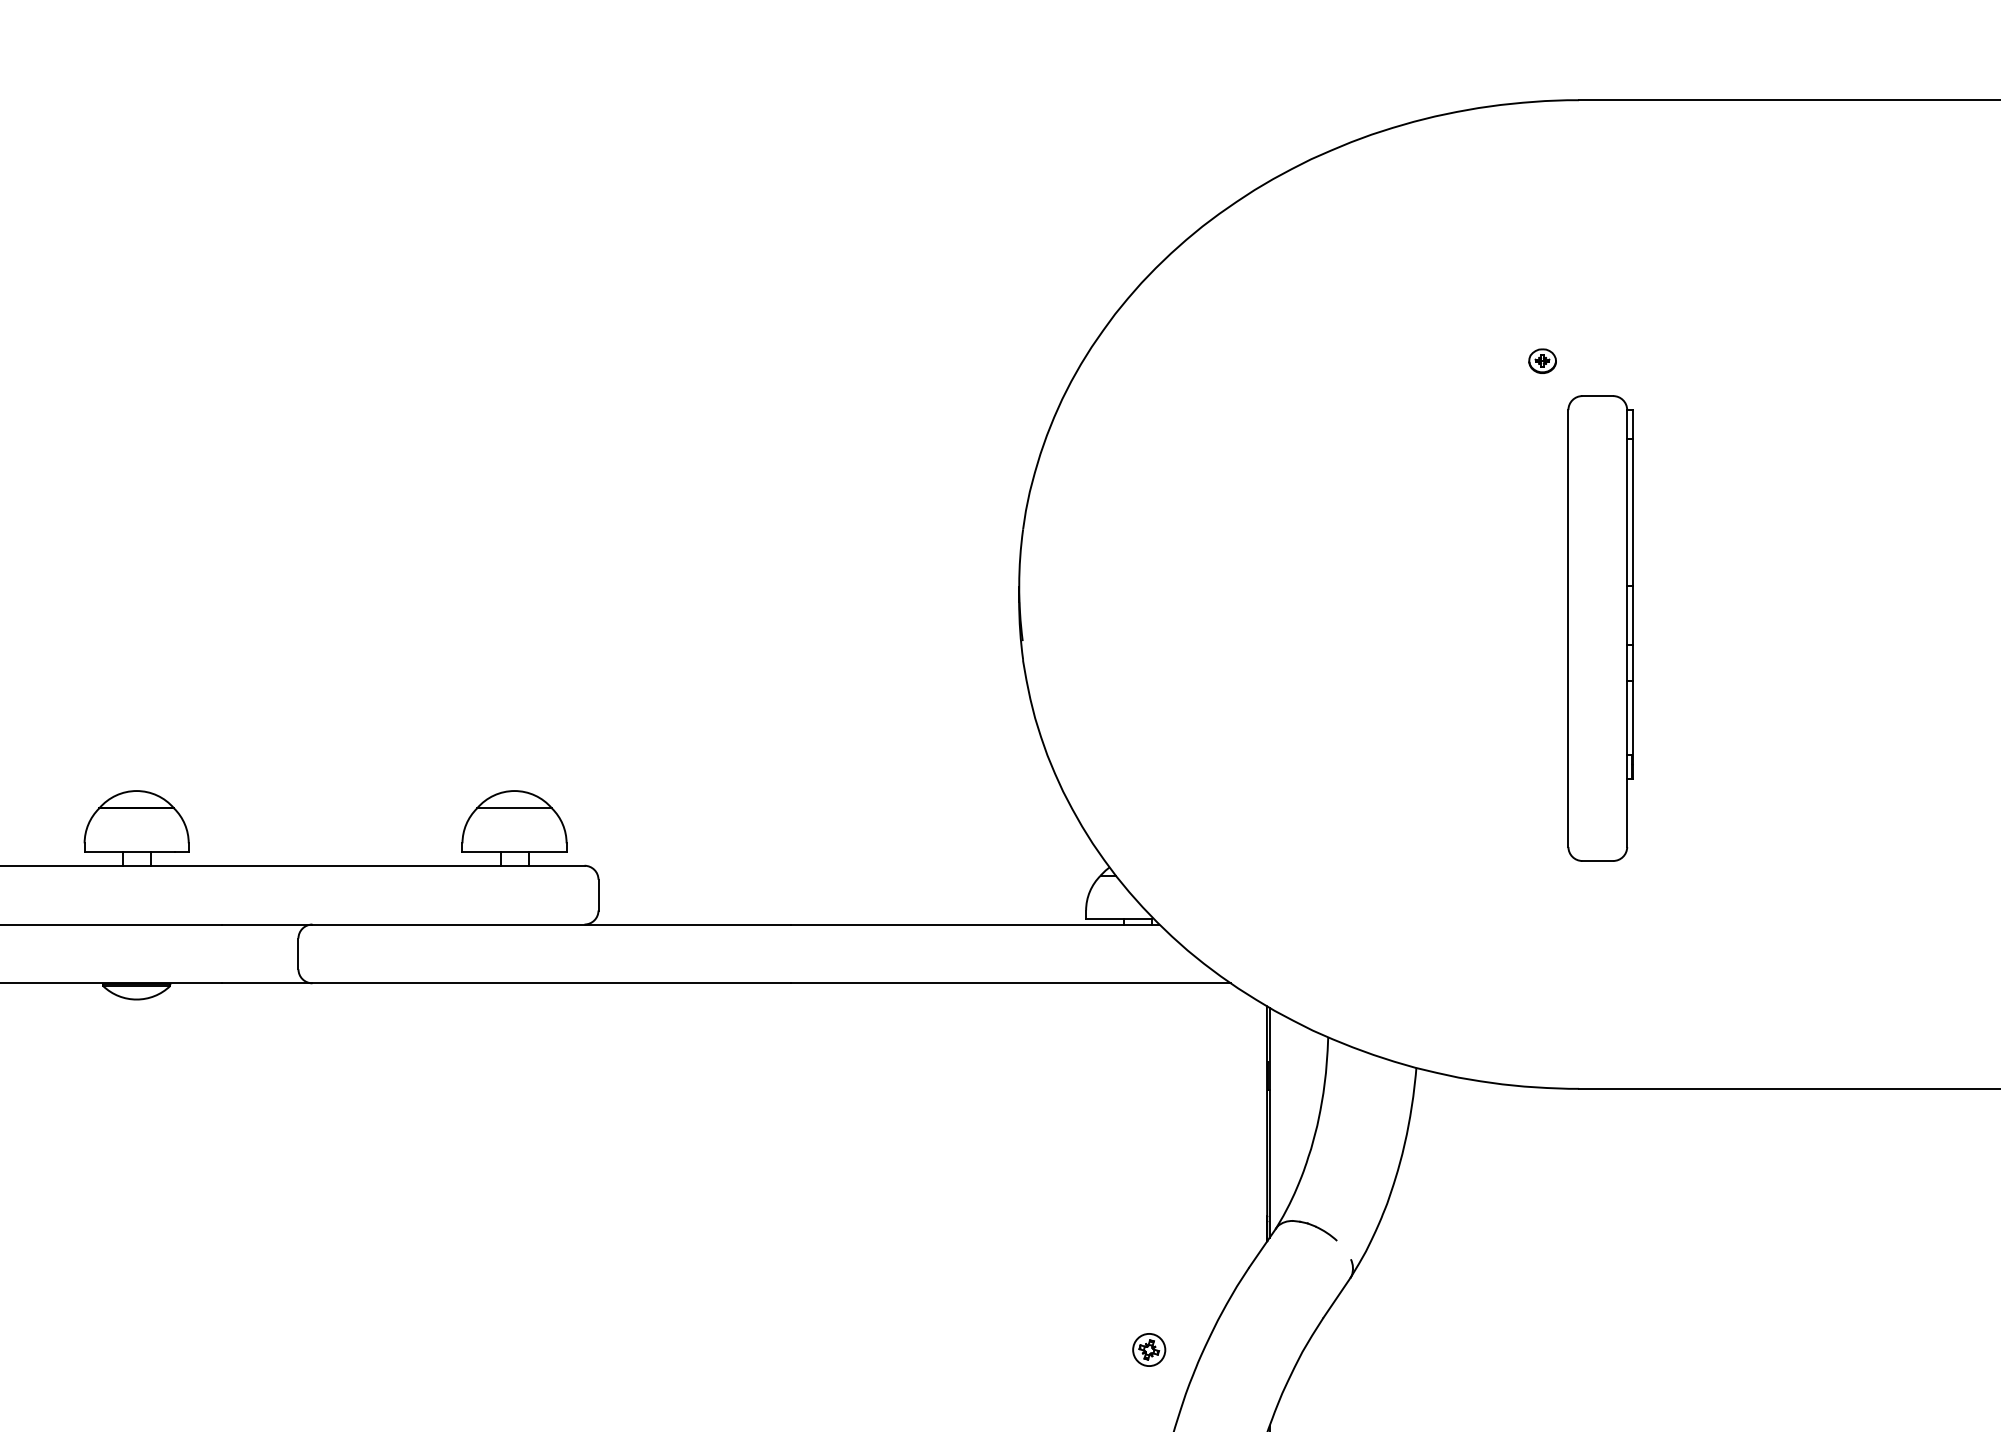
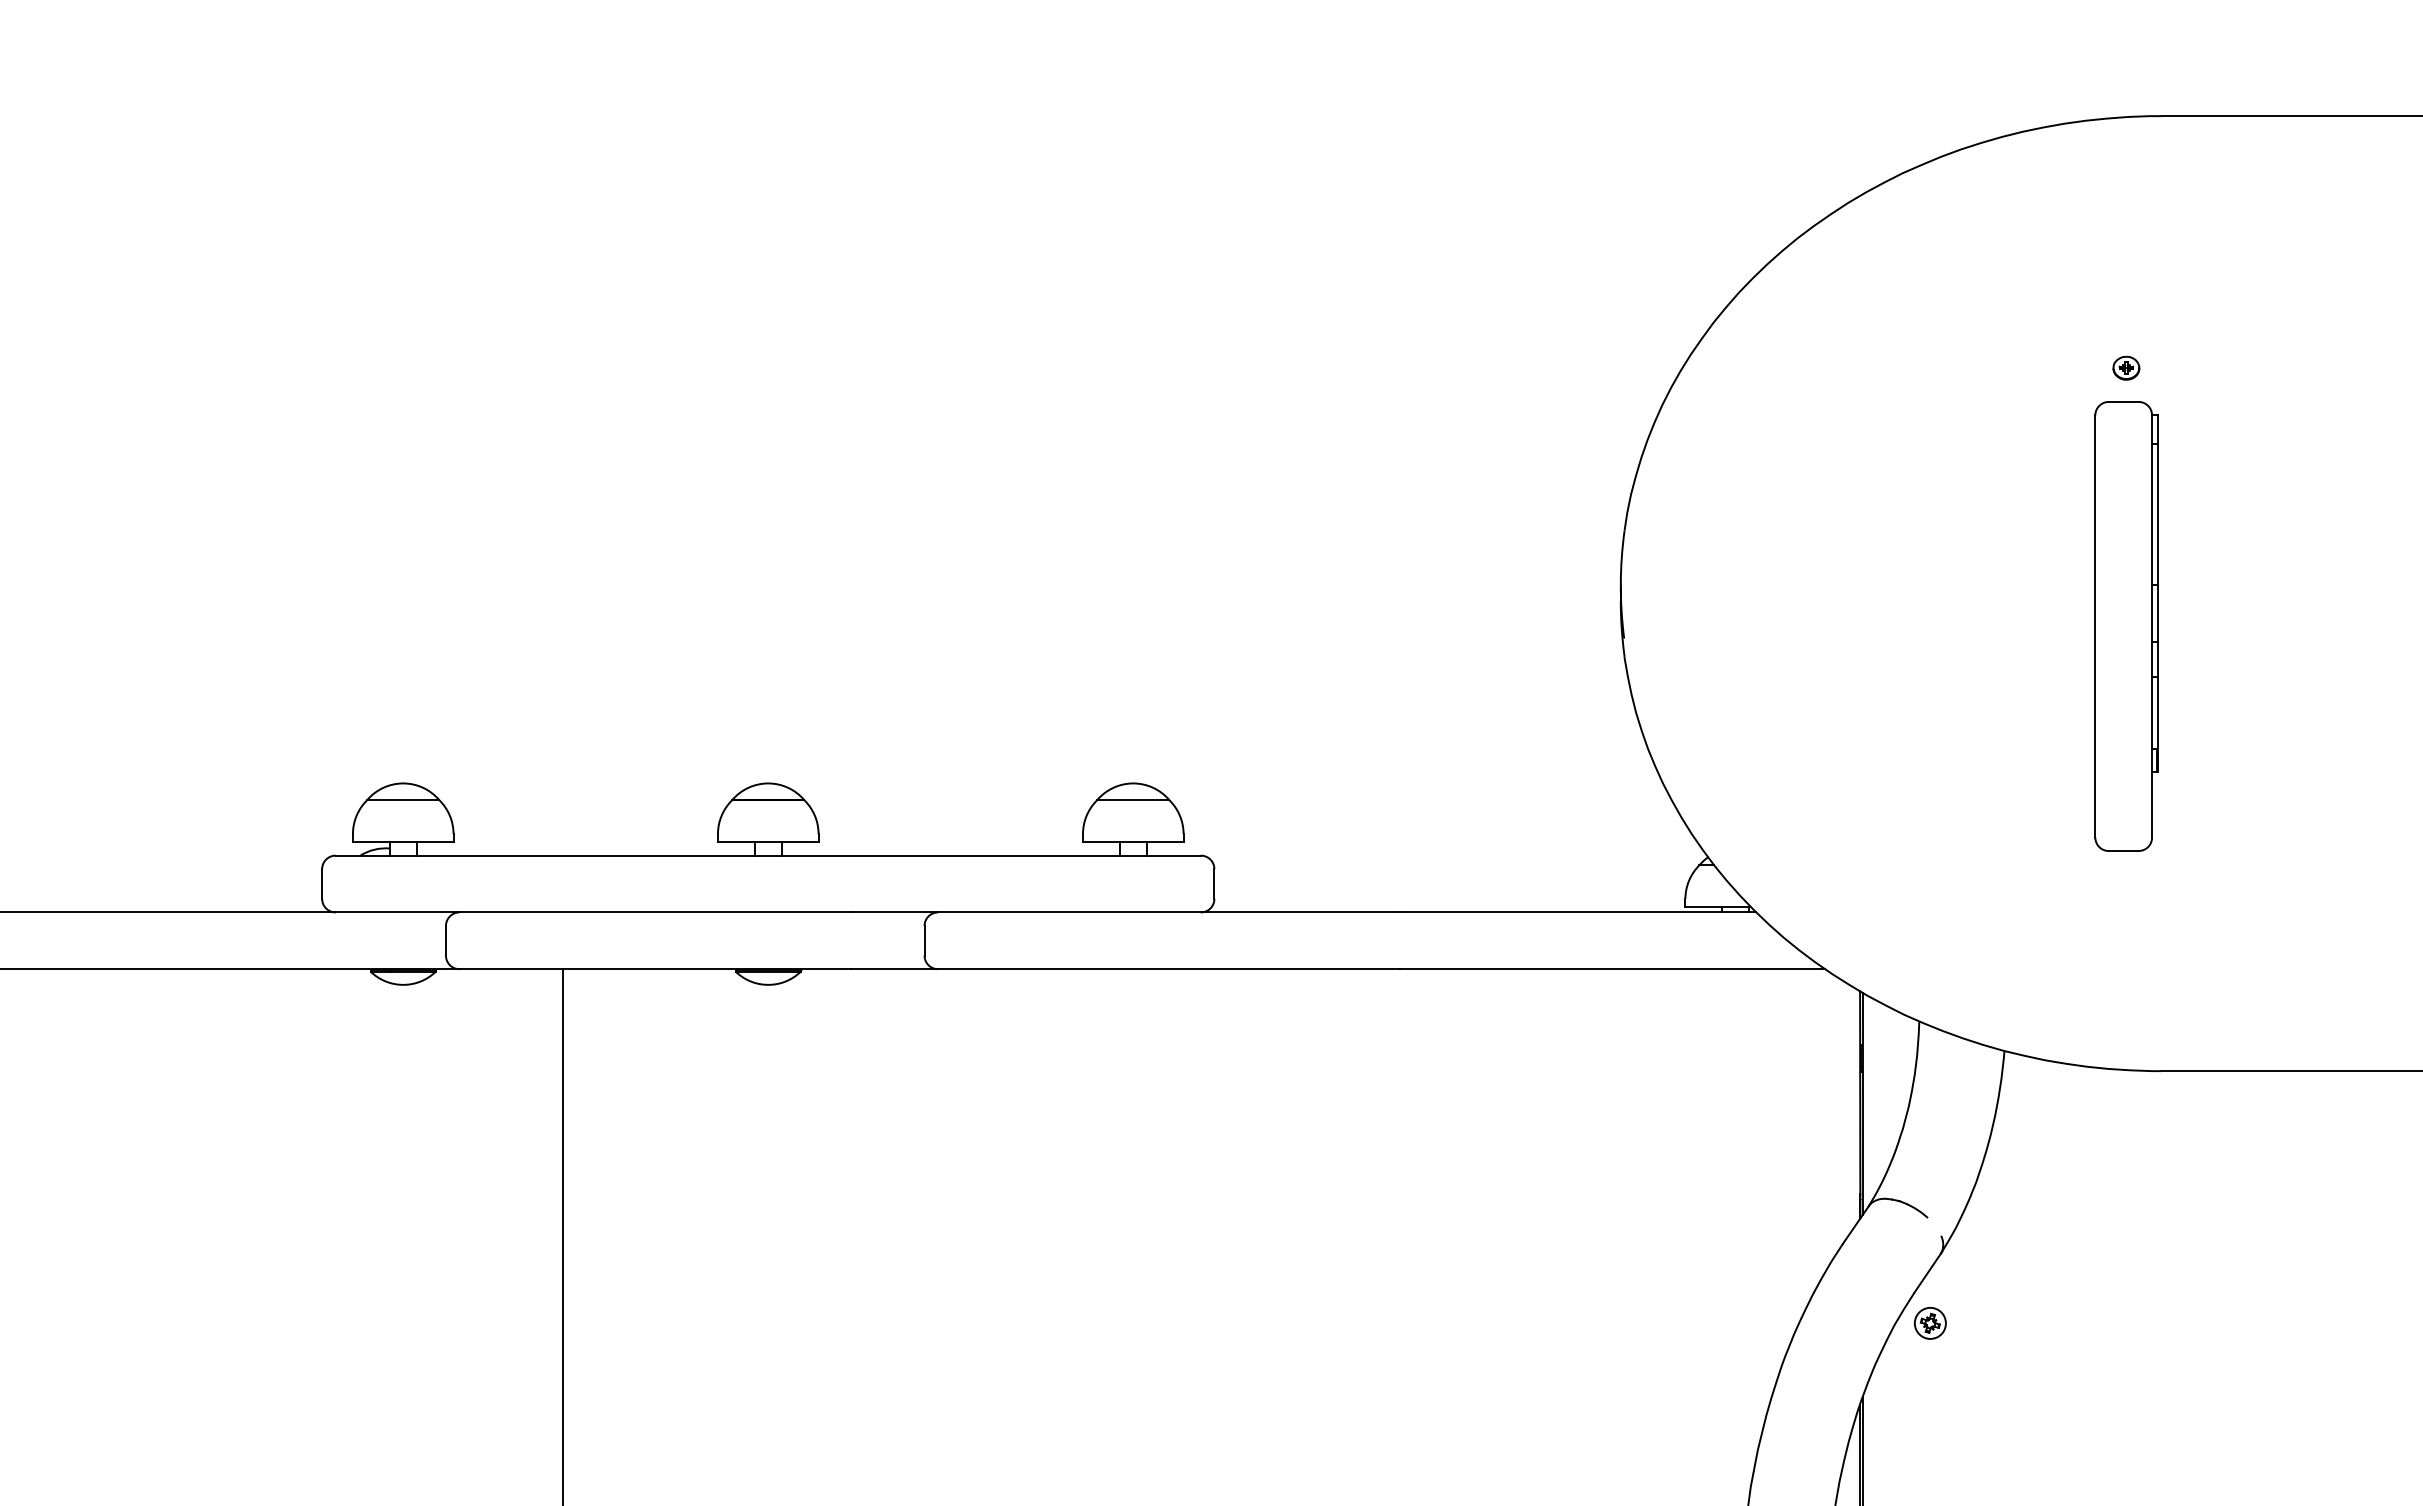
part: (1600, 628) -> (2126, 626), moved
part: (1149, 1350) -> (1930, 1323), moved

